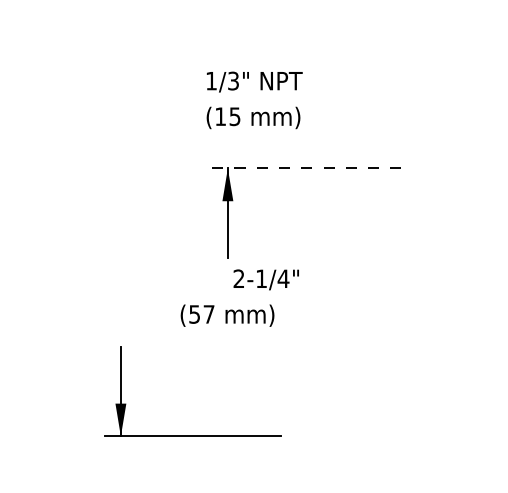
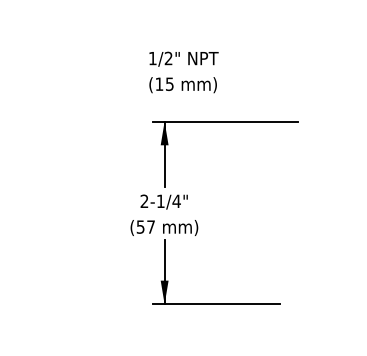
text: (233, 81) -> (168, 58), 1/3" -> 1/2"
line: (312, 168) -> (225, 121), dashed -> solid
text: (265, 279) -> (163, 201), moved
part: (192, 435) -> (216, 303), moved

